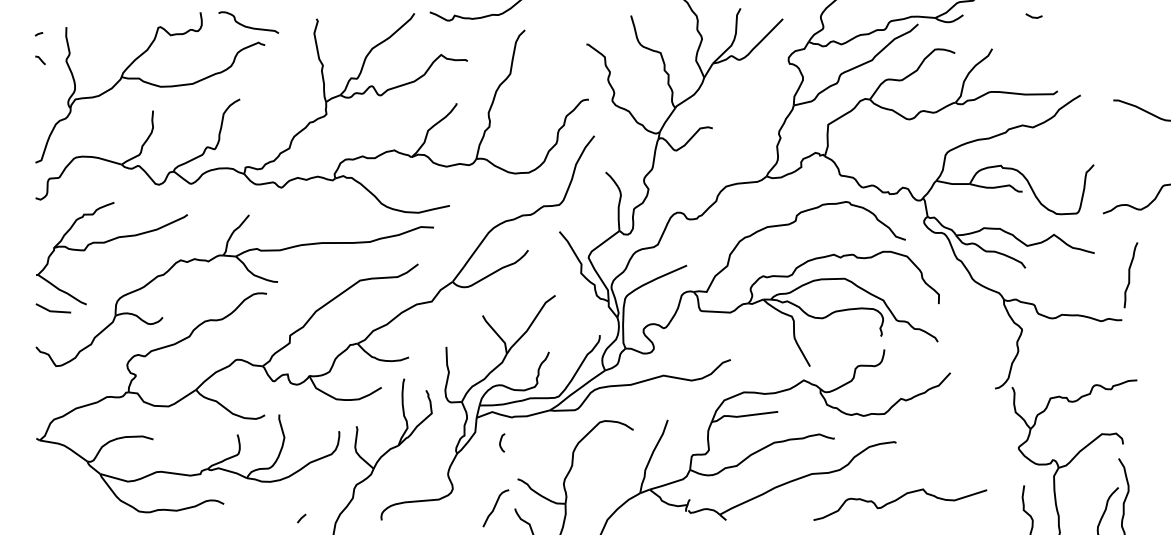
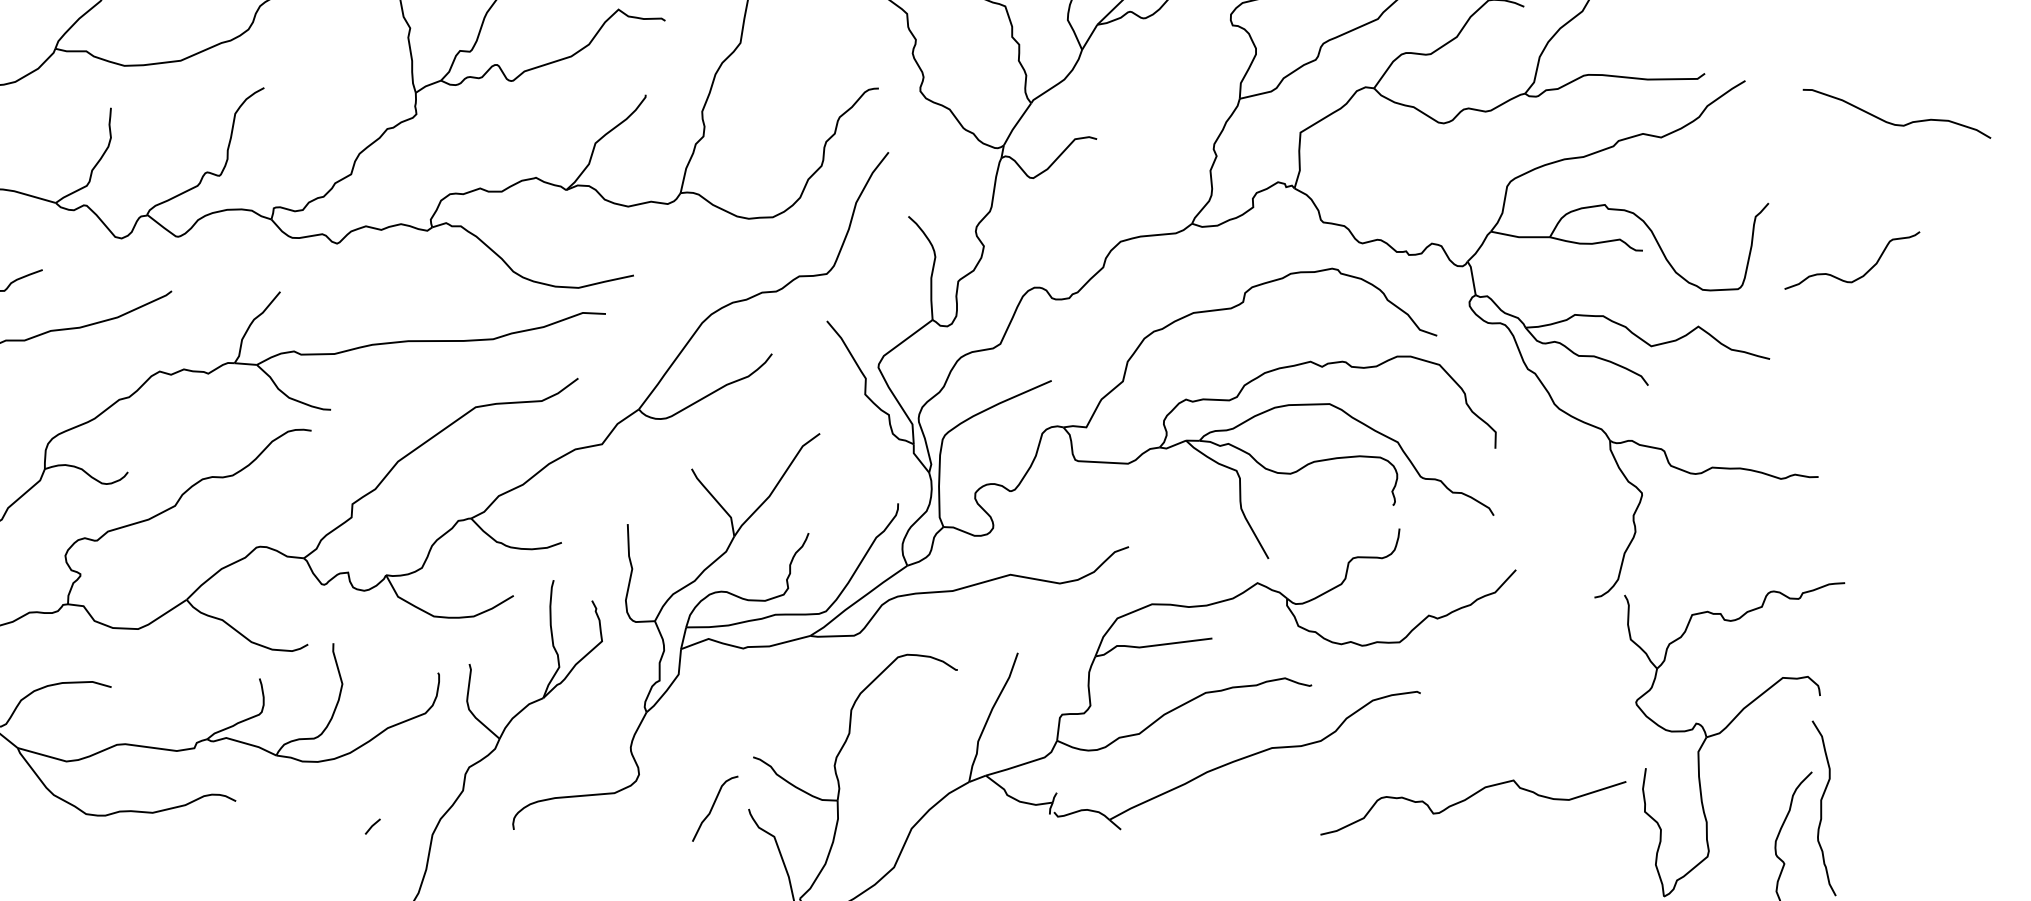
curve: (1130, 275) -> (1833, 398), removed
curve: (501, 442) -> (724, 692), removed
curve: (897, 500) -> (1468, 800), moved

